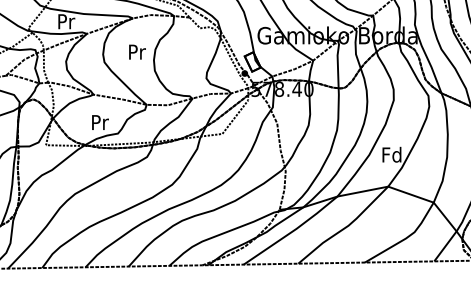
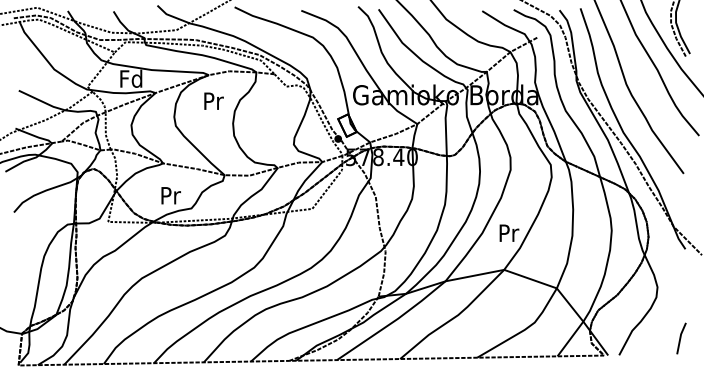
text: (66, 21) -> (131, 78), Pr -> Fd
text: (137, 51) -> (213, 100), moved
text: (391, 154) -> (508, 232), Fd -> Pr

